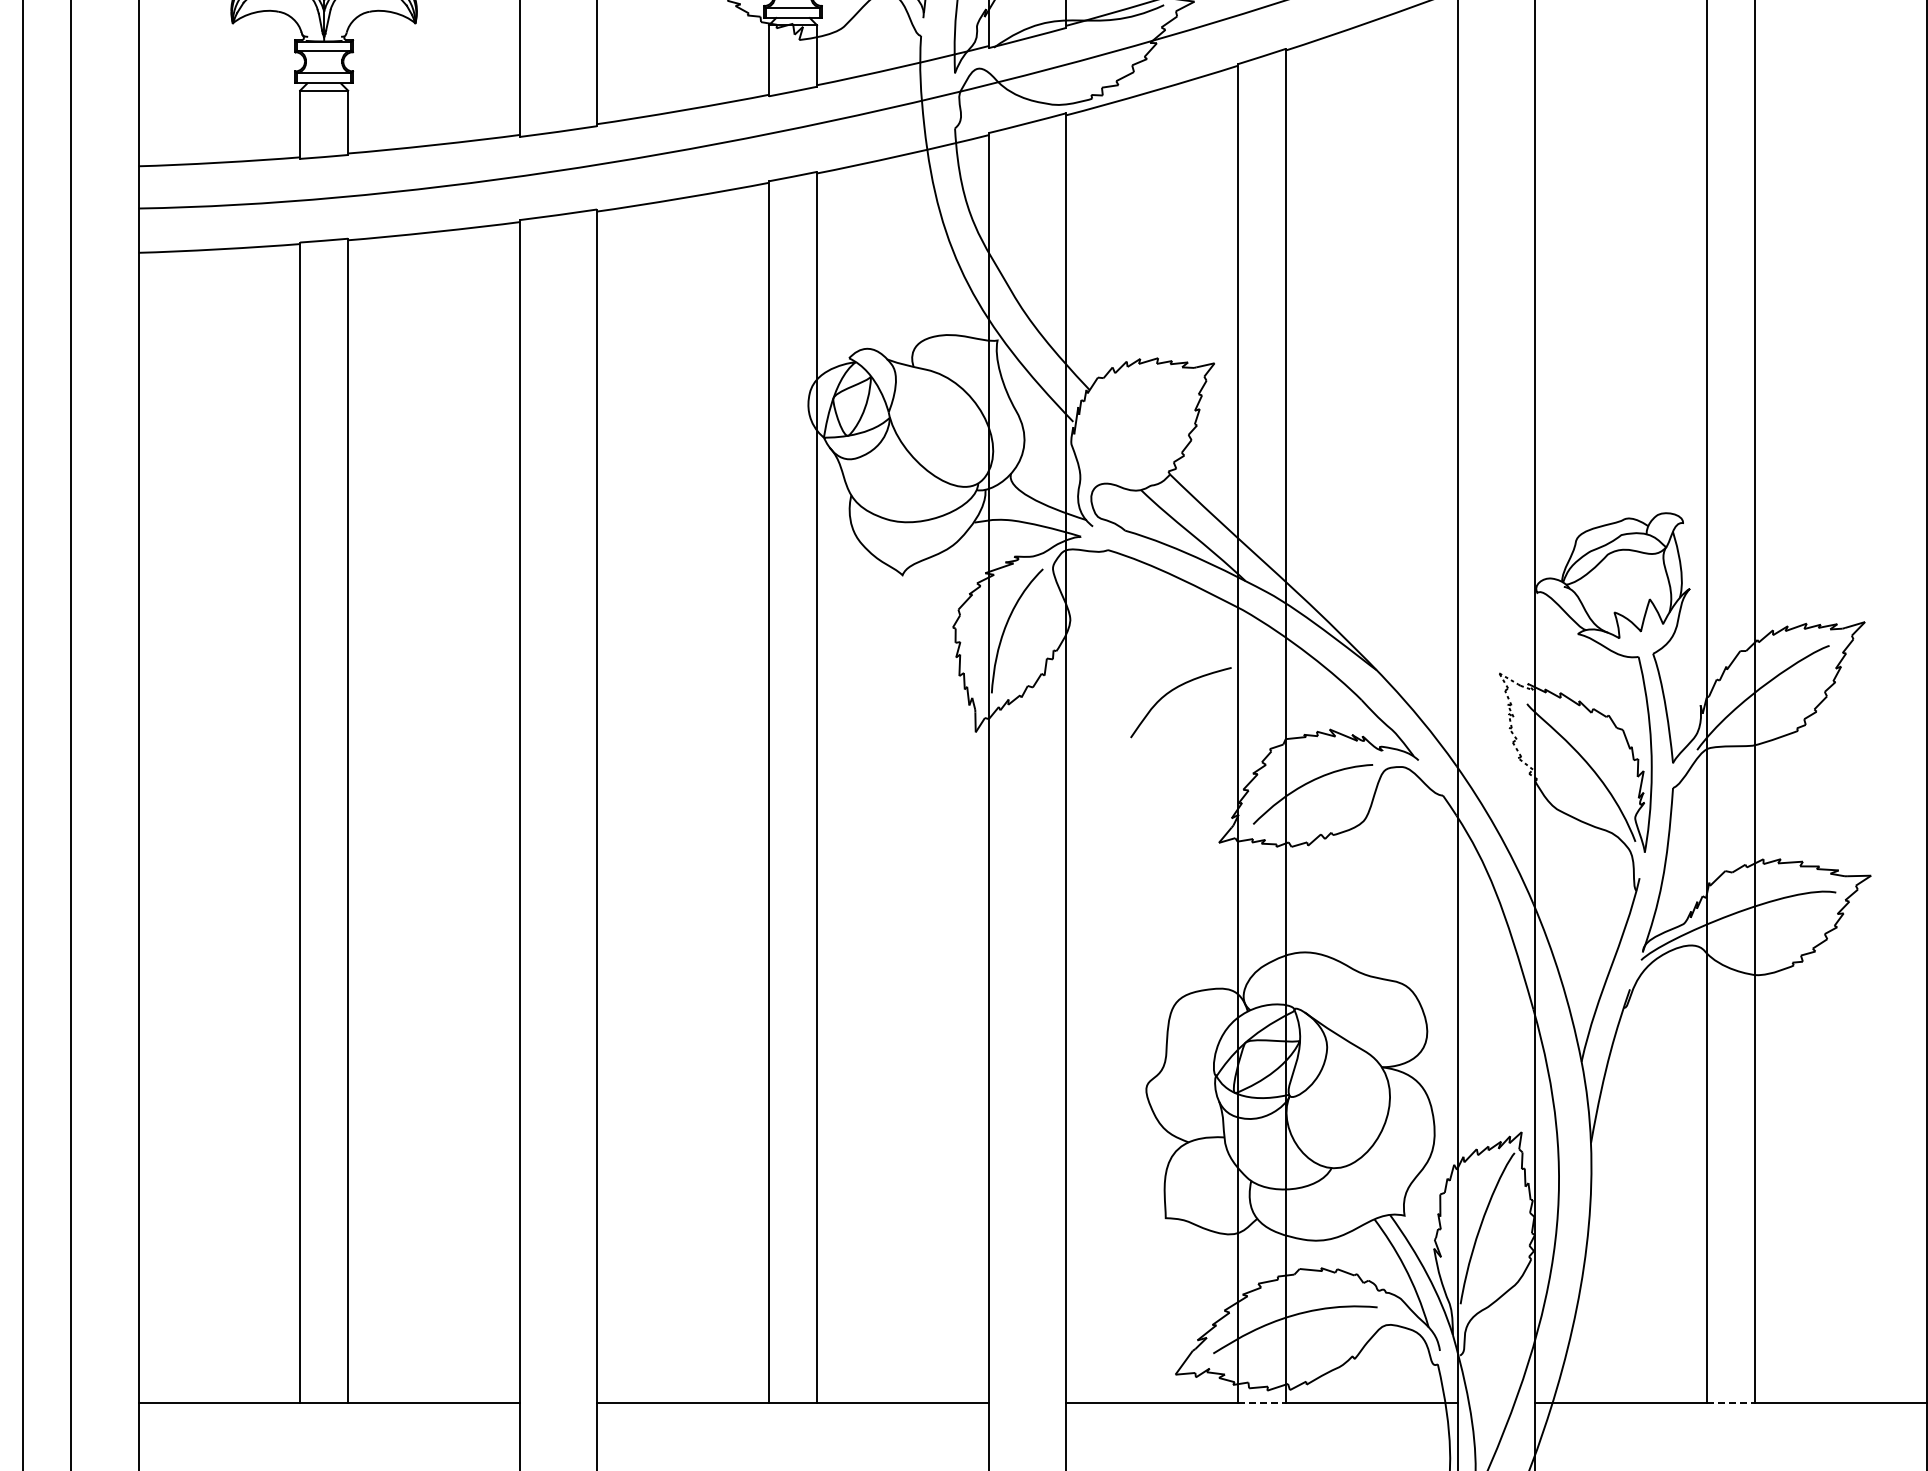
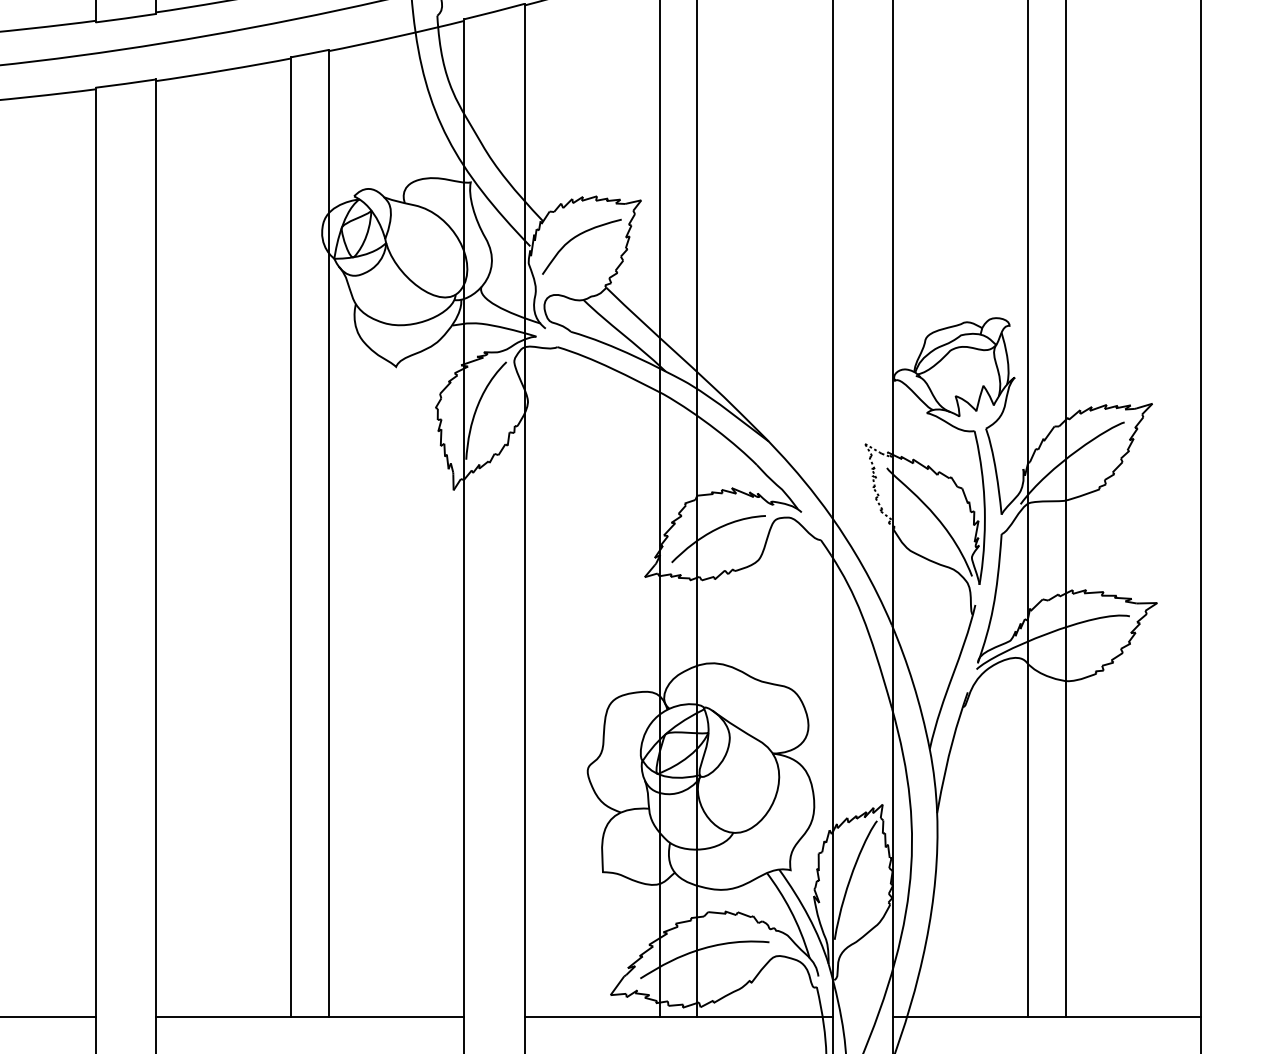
curve: (1172, 691) -> (575, 238), moved
line: (1262, 1402) -> (678, 1017), dashed -> solid
line: (1731, 1402) -> (1047, 1017), dashed -> solid

